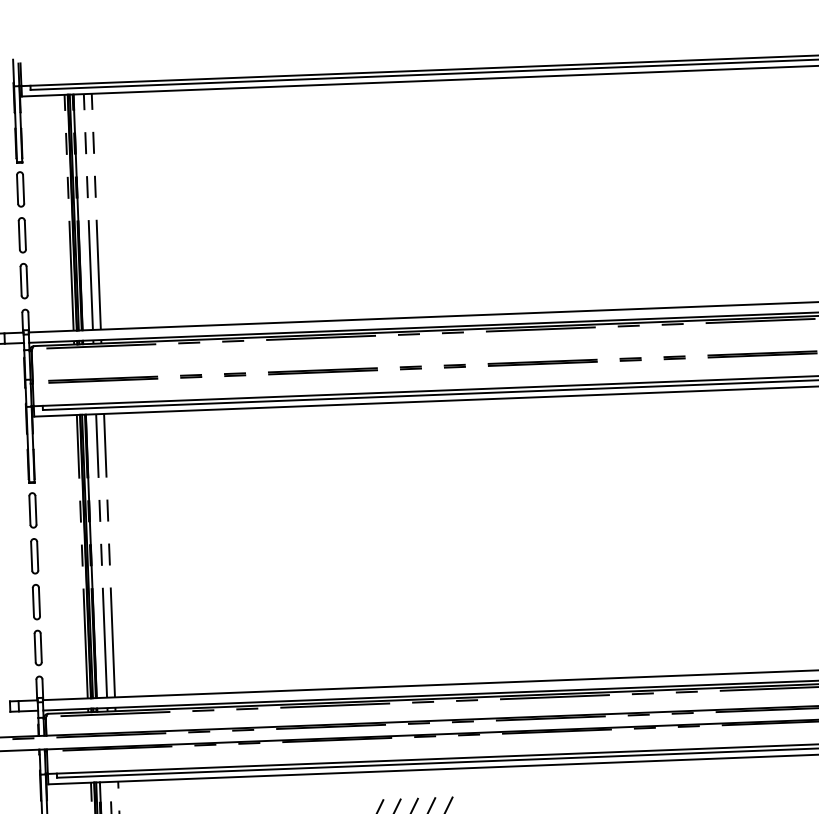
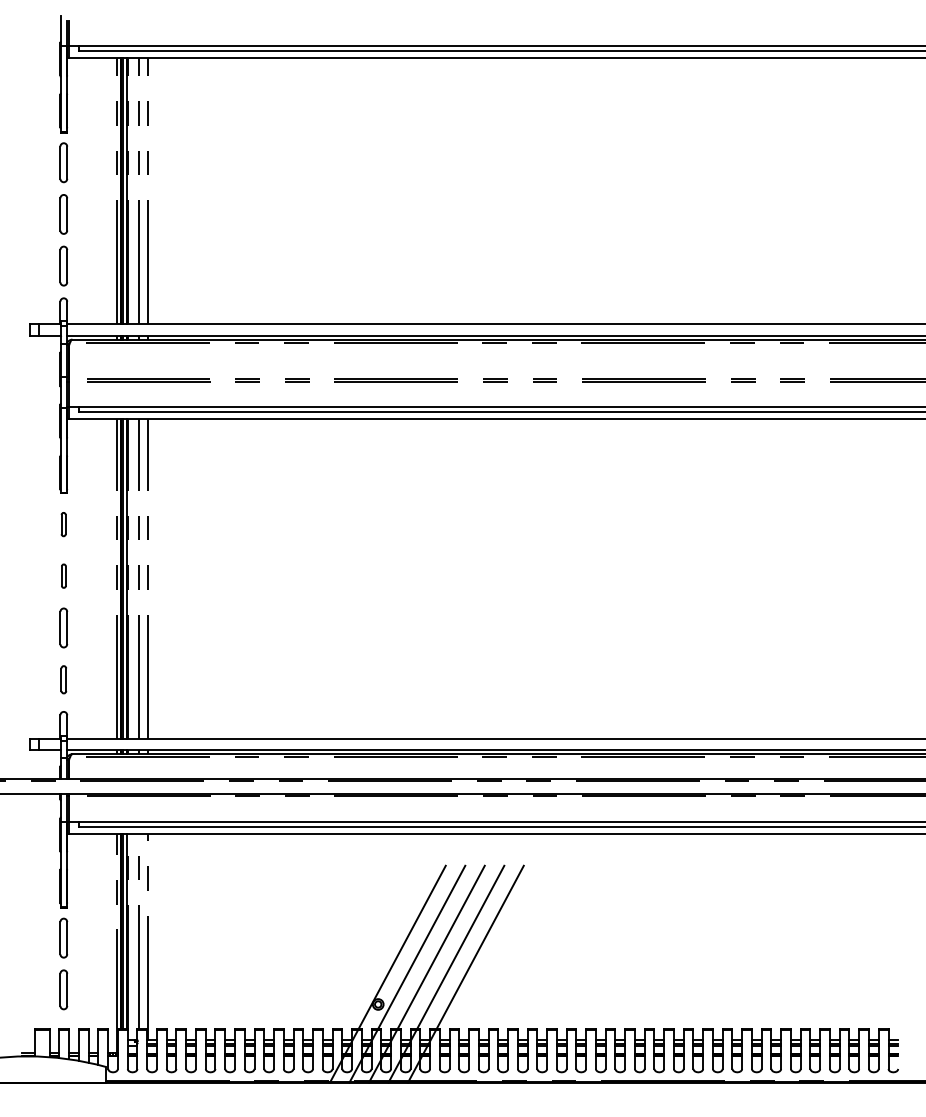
part: (32, 510) -> (63, 524), size x0.6
part: (34, 555) -> (63, 575), size x0.6
part: (37, 647) -> (63, 679), size x0.7

